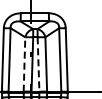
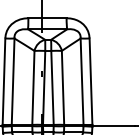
line: (24, 63) -> (33, 86), dashed -> solid
line: (38, 64) -> (52, 87), dashed -> solid

